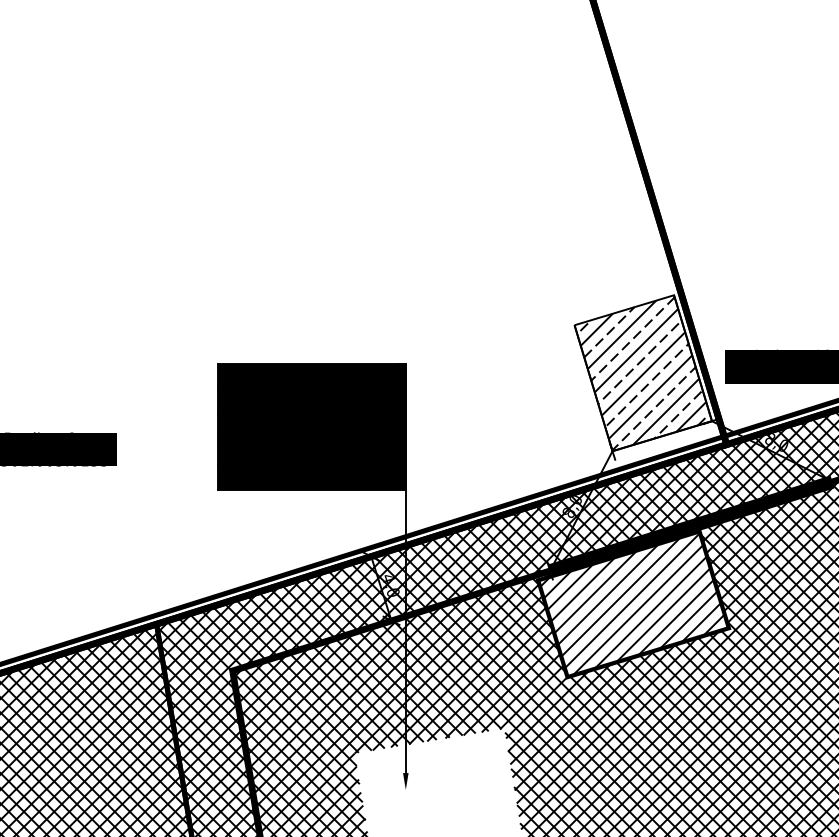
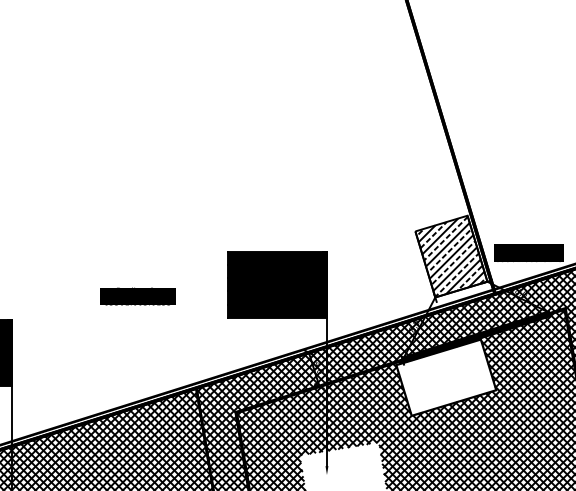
hatch: (633, 603) -> (446, 377), removed

